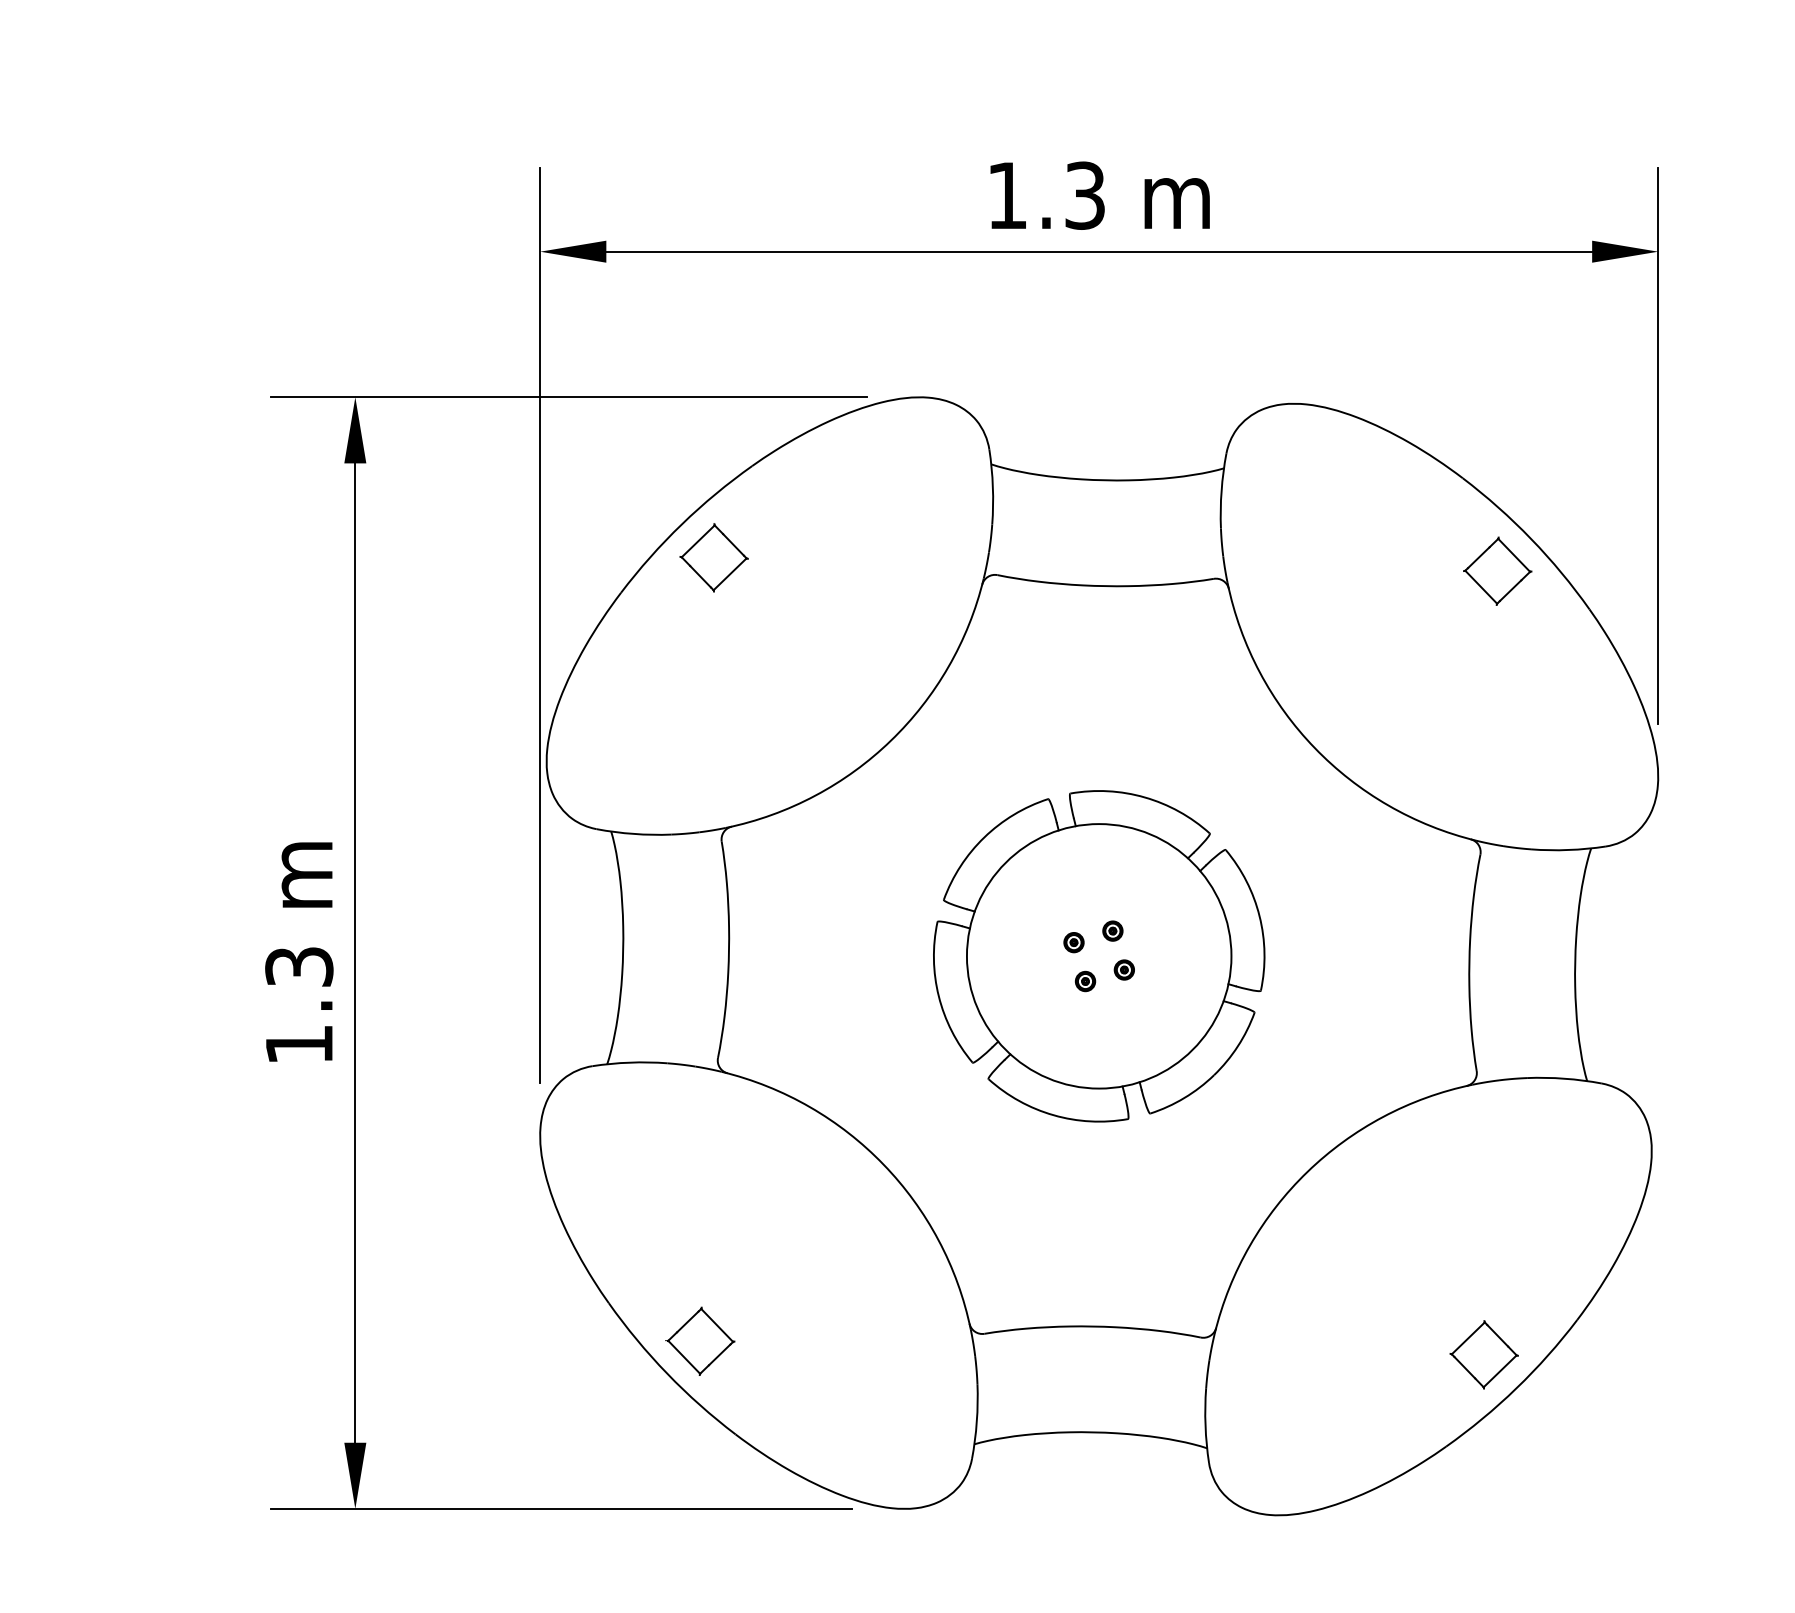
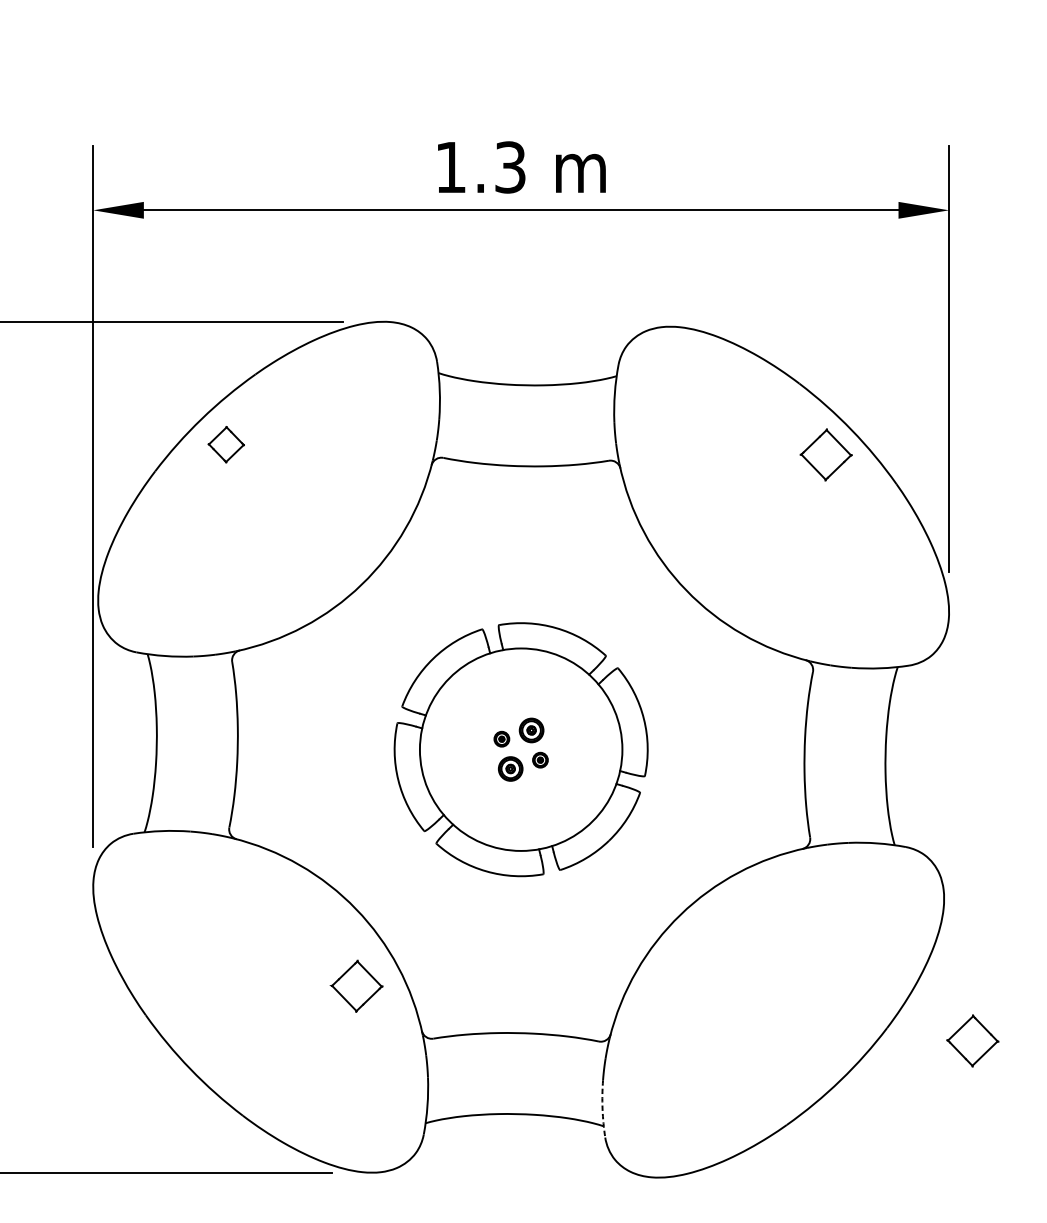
part: (713, 557) -> (225, 444), size x0.7
part: (1112, 930) -> (531, 729), size x1.6
part: (1085, 981) -> (510, 768), size x1.6
part: (700, 1340) -> (356, 985), moved
part: (1483, 1354) -> (972, 1040), moved
arc: (1205, 1425) -> (602, 1108), solid -> dashed

